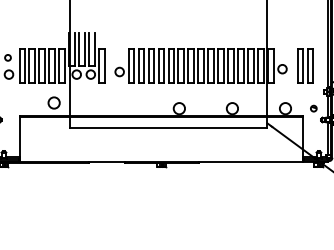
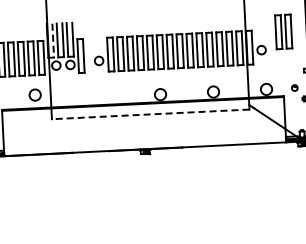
line: (74, 49) -> (52, 40), solid -> dashed
part: (305, 65) -> (283, 31), moved
line: (168, 127) -> (150, 113), solid -> dashed

